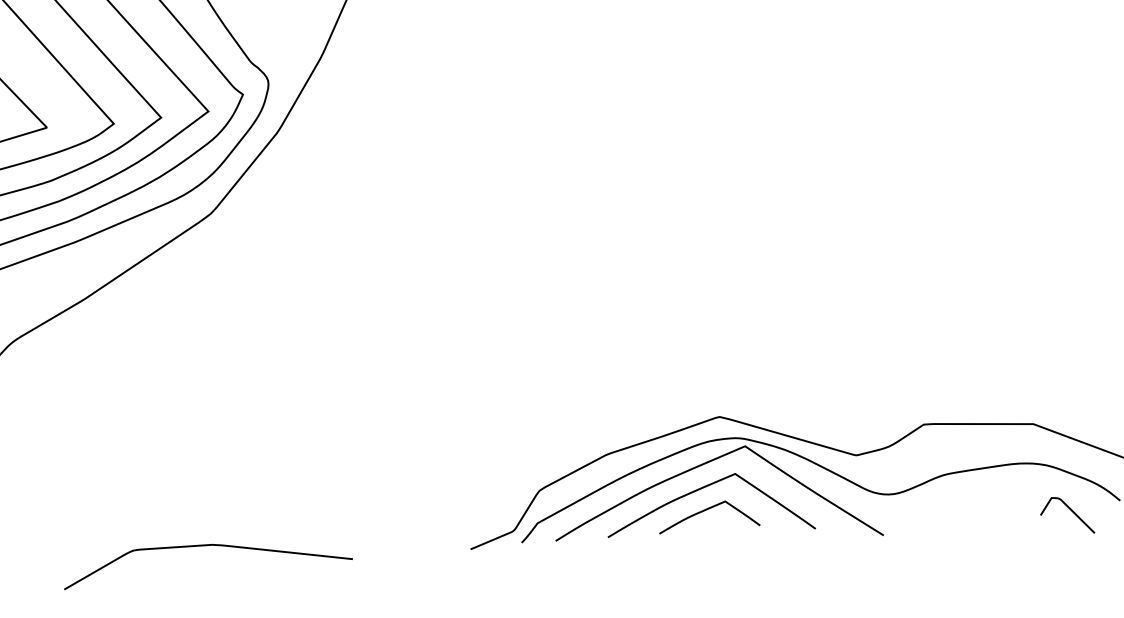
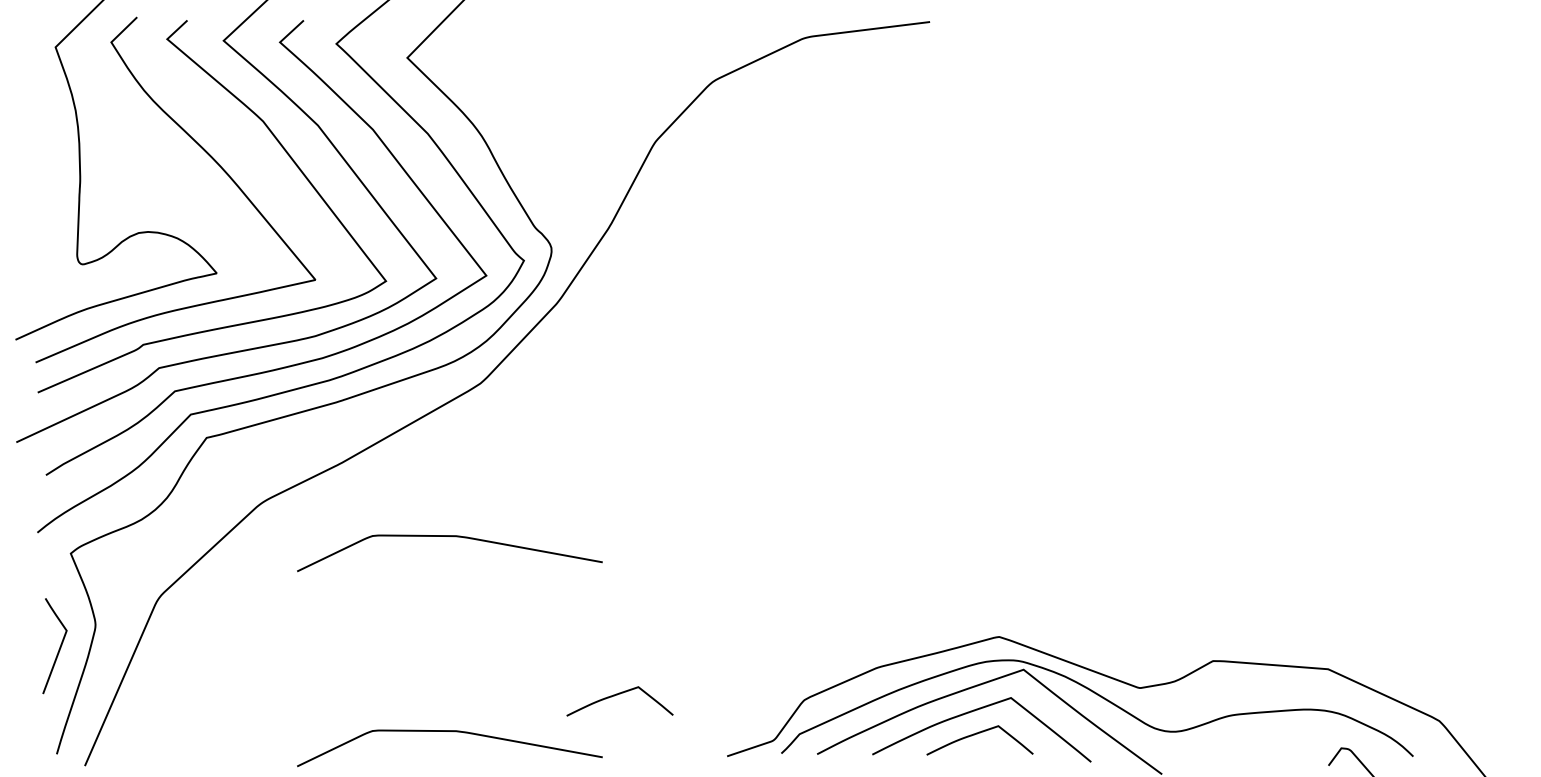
curve: (192, 361) -> (449, 536), added
curve: (362, 499) -> (617, 695), added

